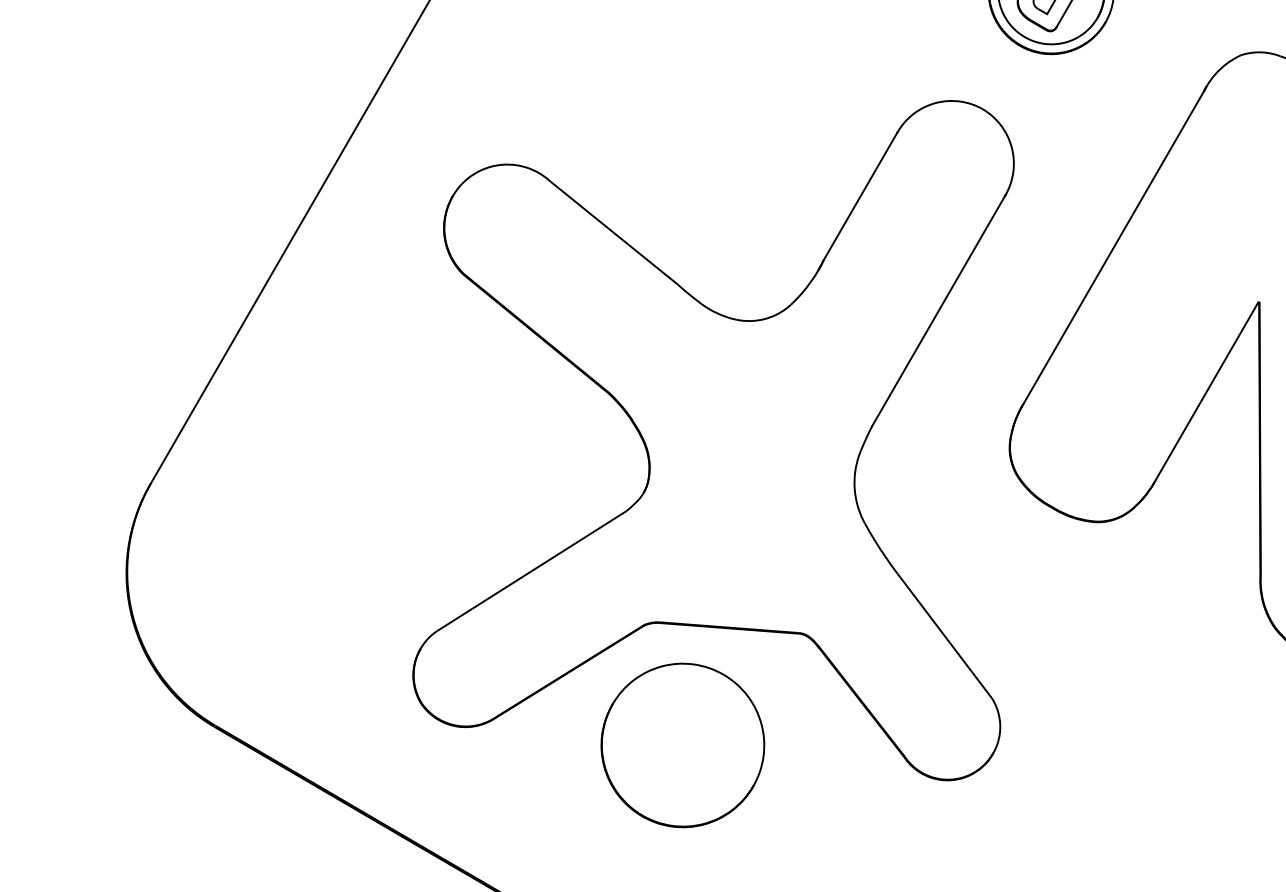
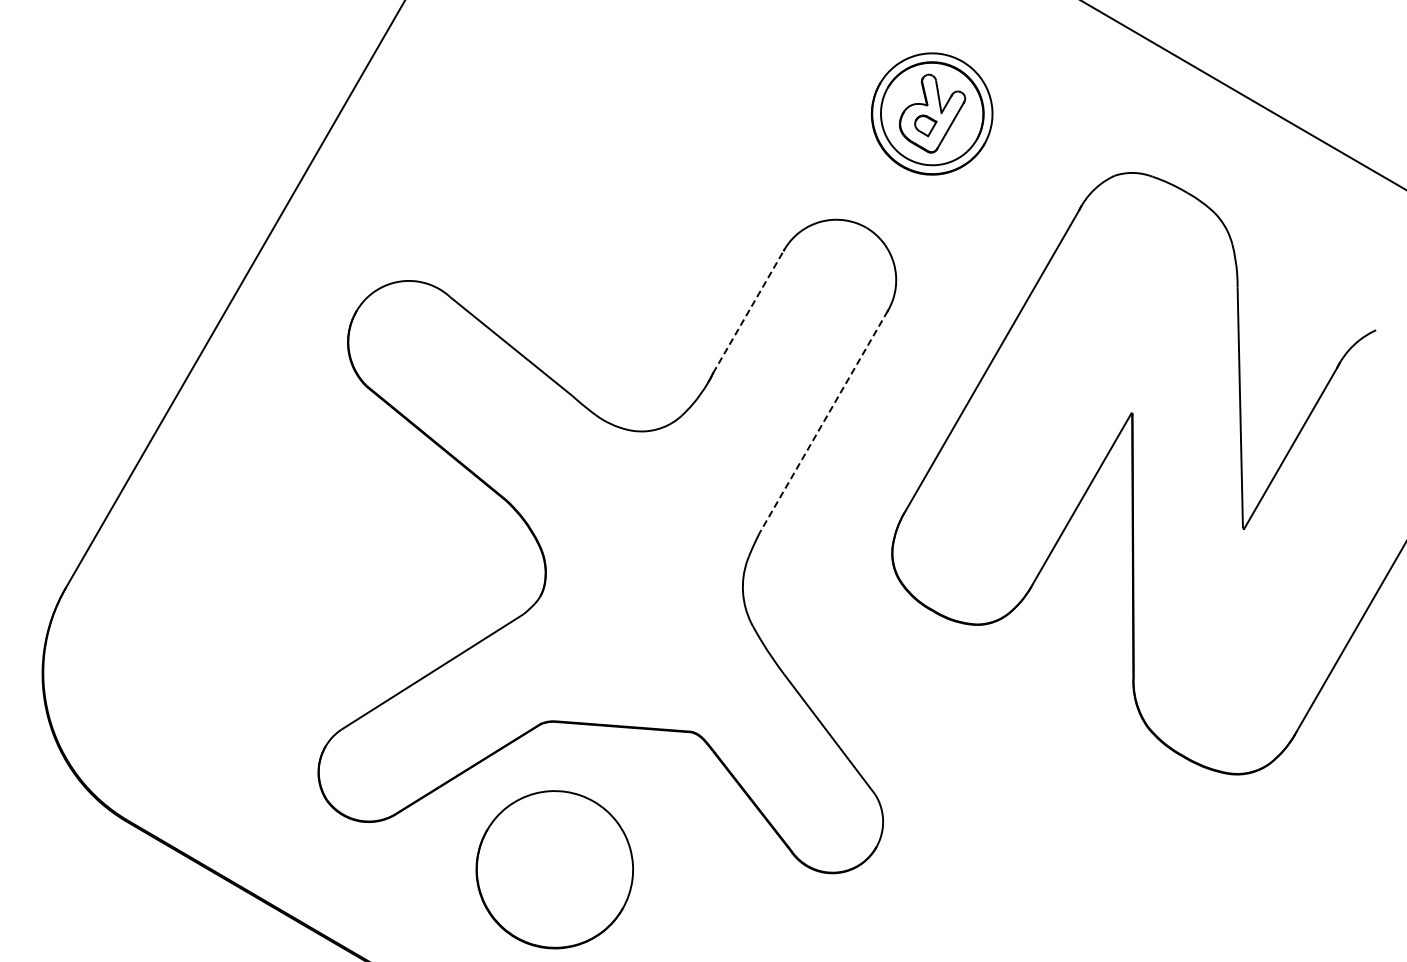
line: (860, 196) -> (748, 311), solid -> dashed
line: (938, 310) -> (823, 421), solid -> dashed
part: (682, 745) -> (554, 869), moved

